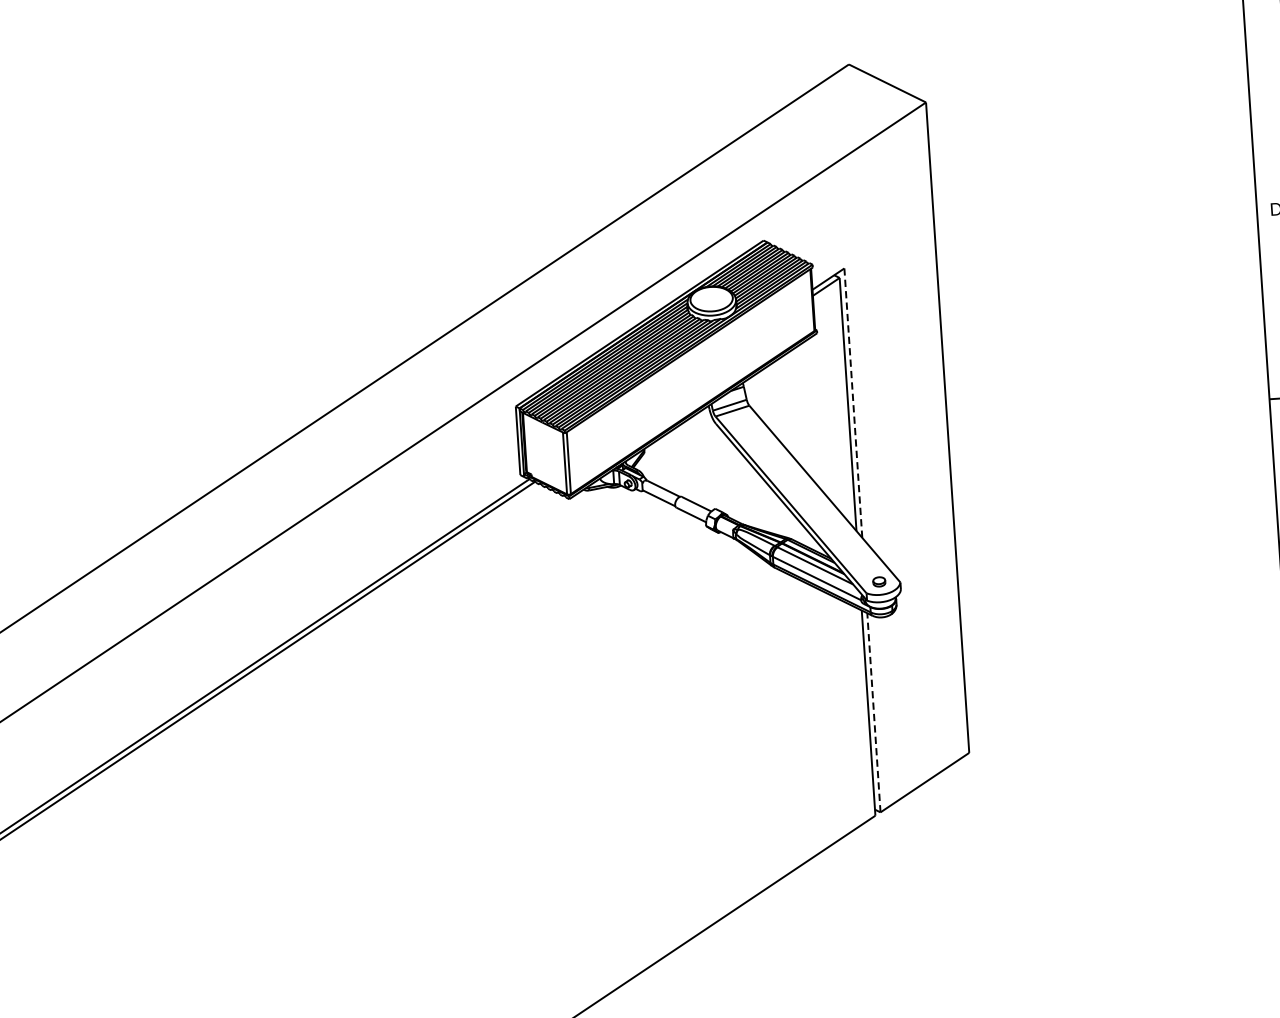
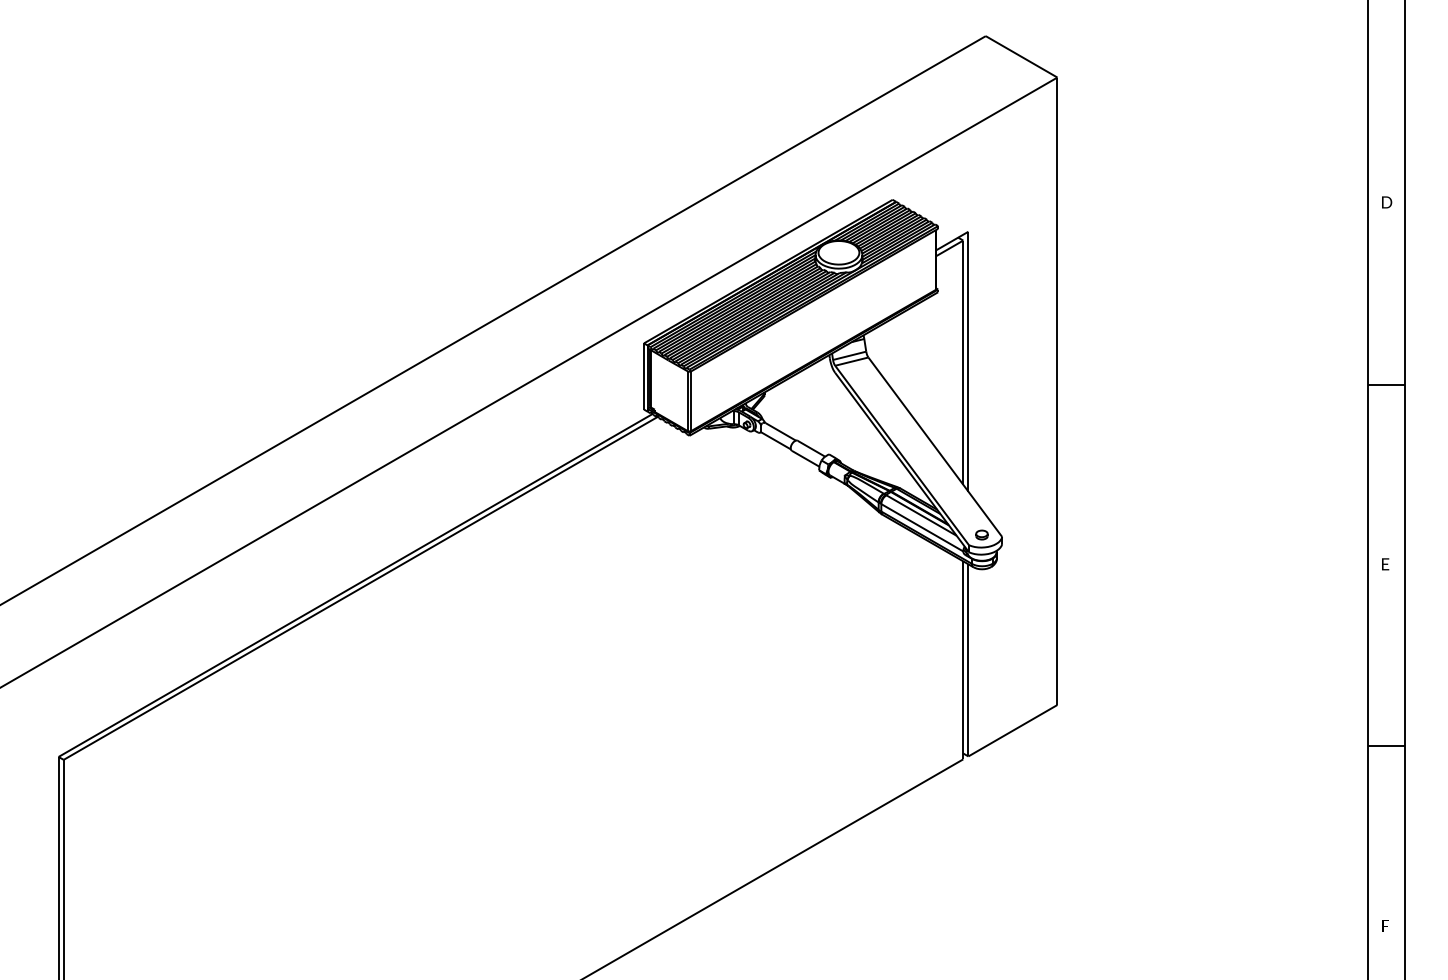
line: (853, 402) -> (968, 361), dashed -> solid
line: (873, 711) -> (968, 659), dashed -> solid

